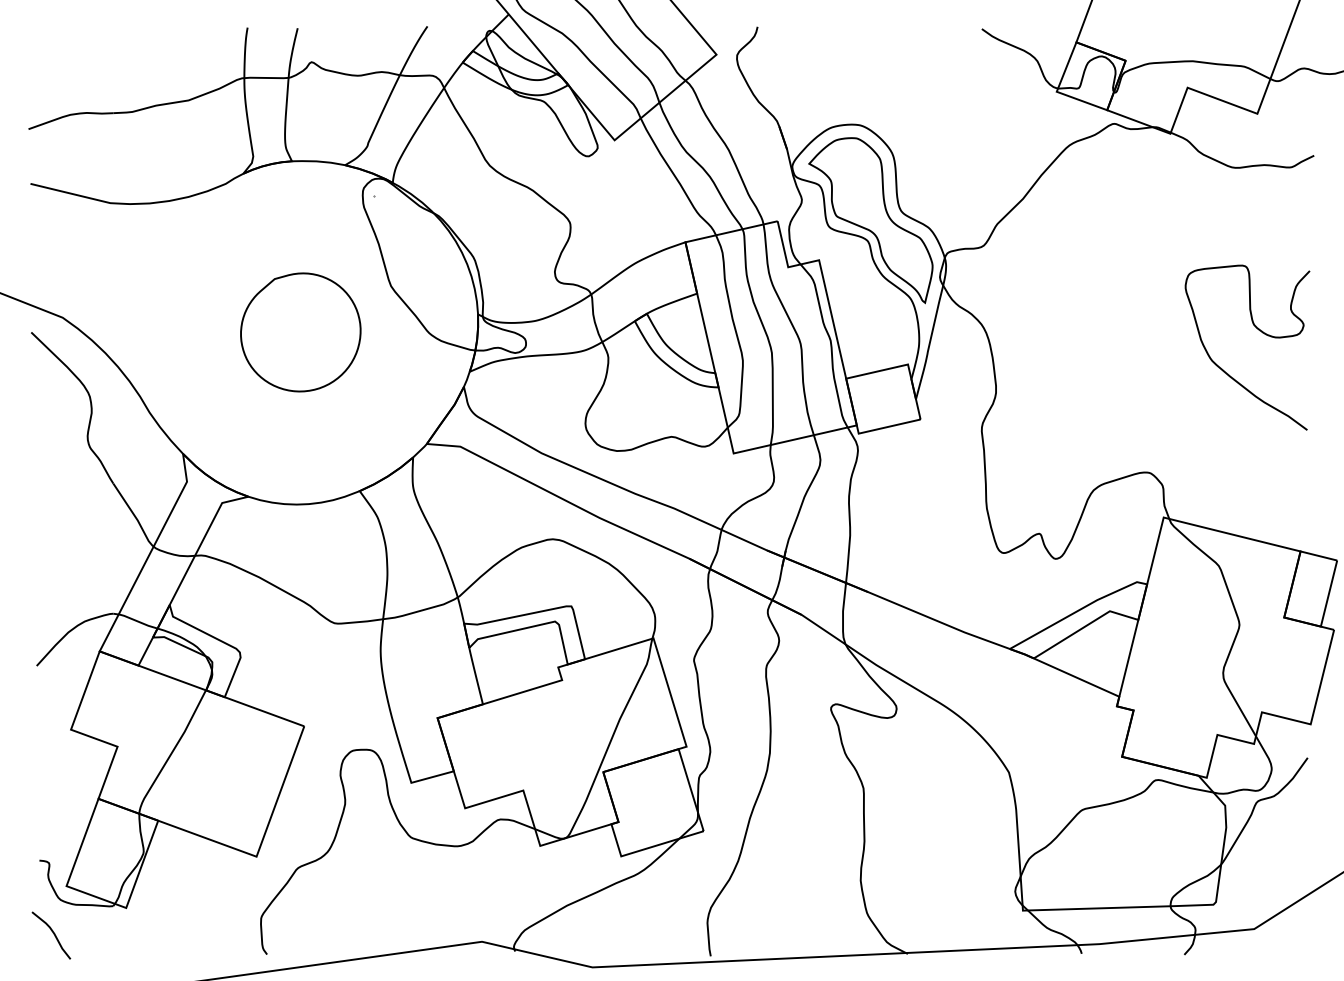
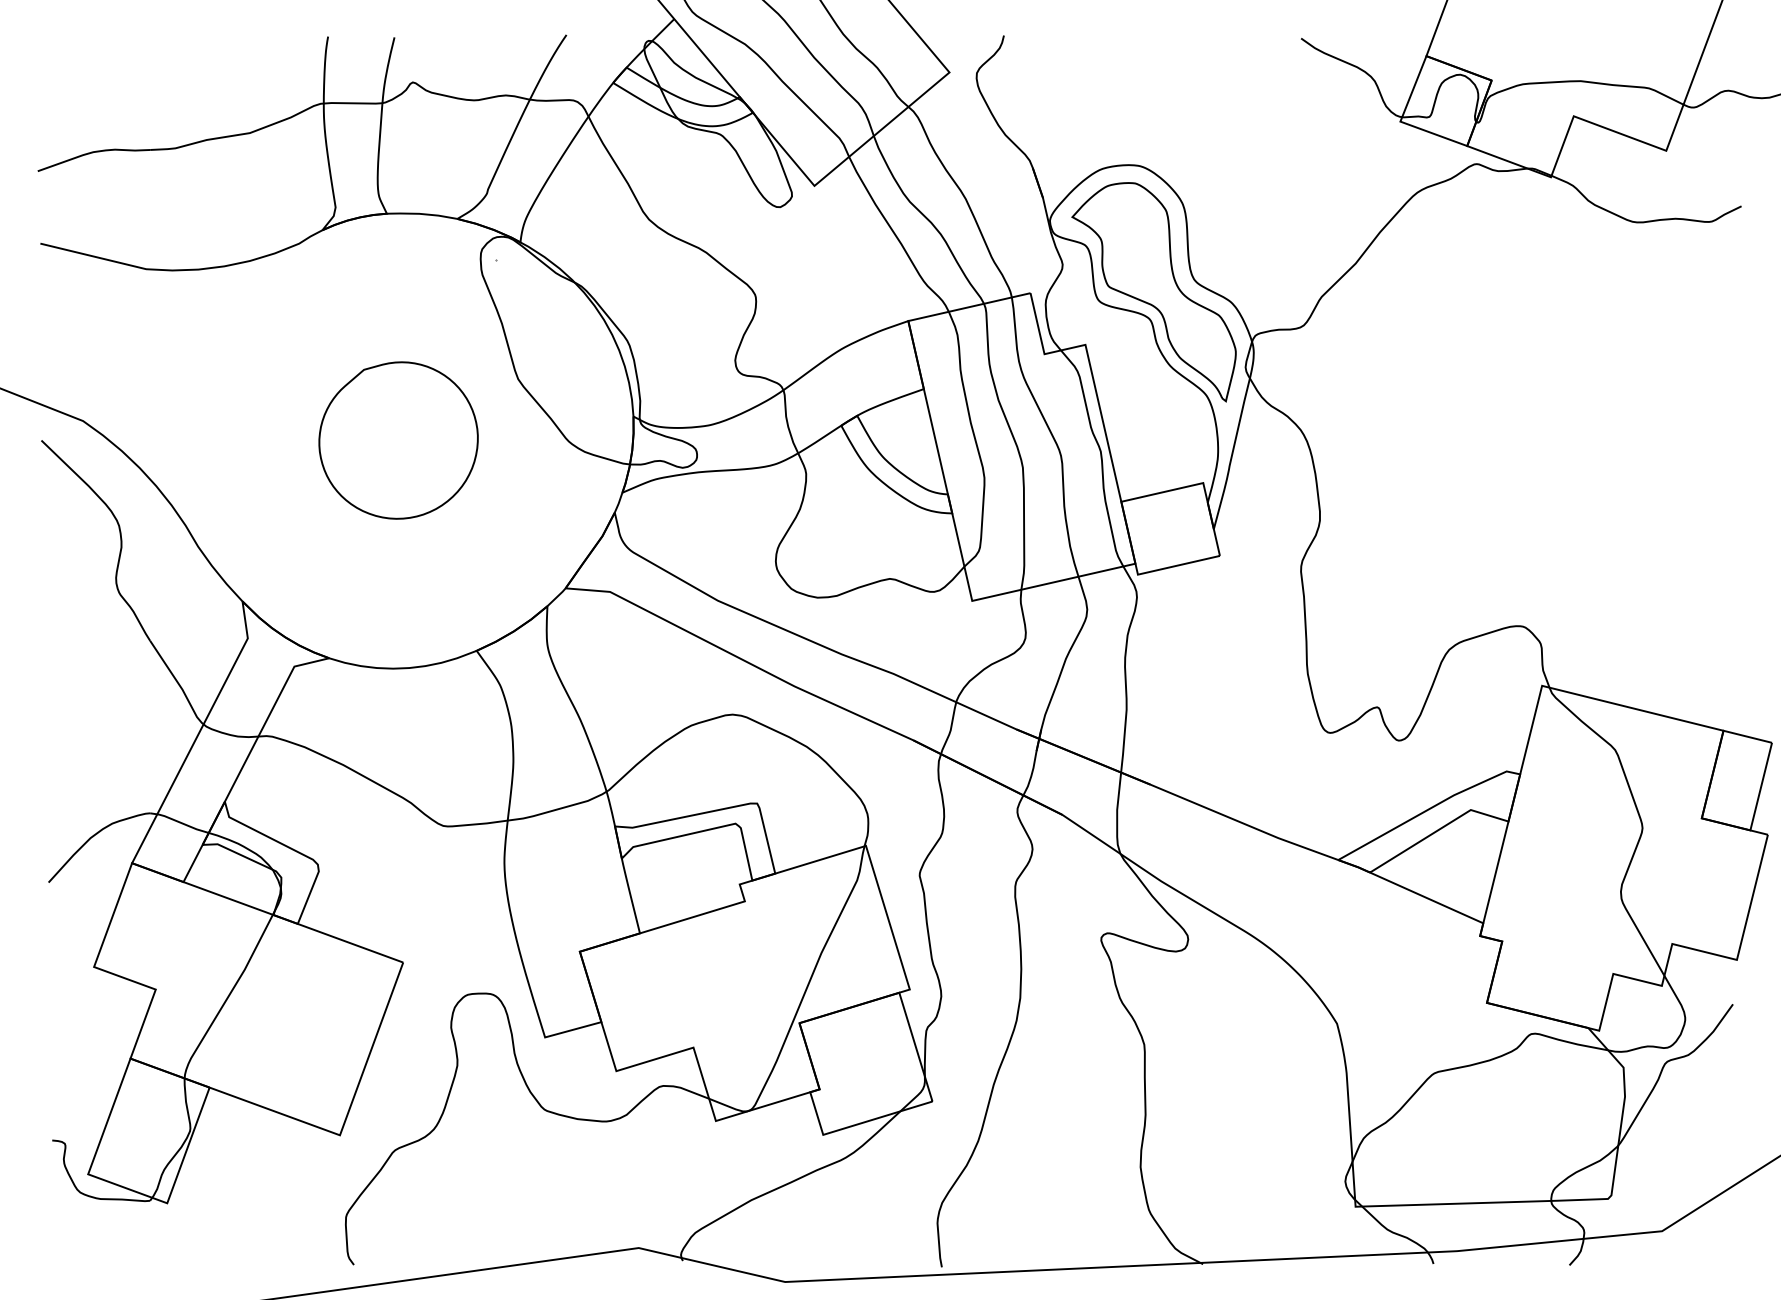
curve: (1261, 332) -> (1671, 440), removed
curve: (53, 933) -> (70, 1237), removed

